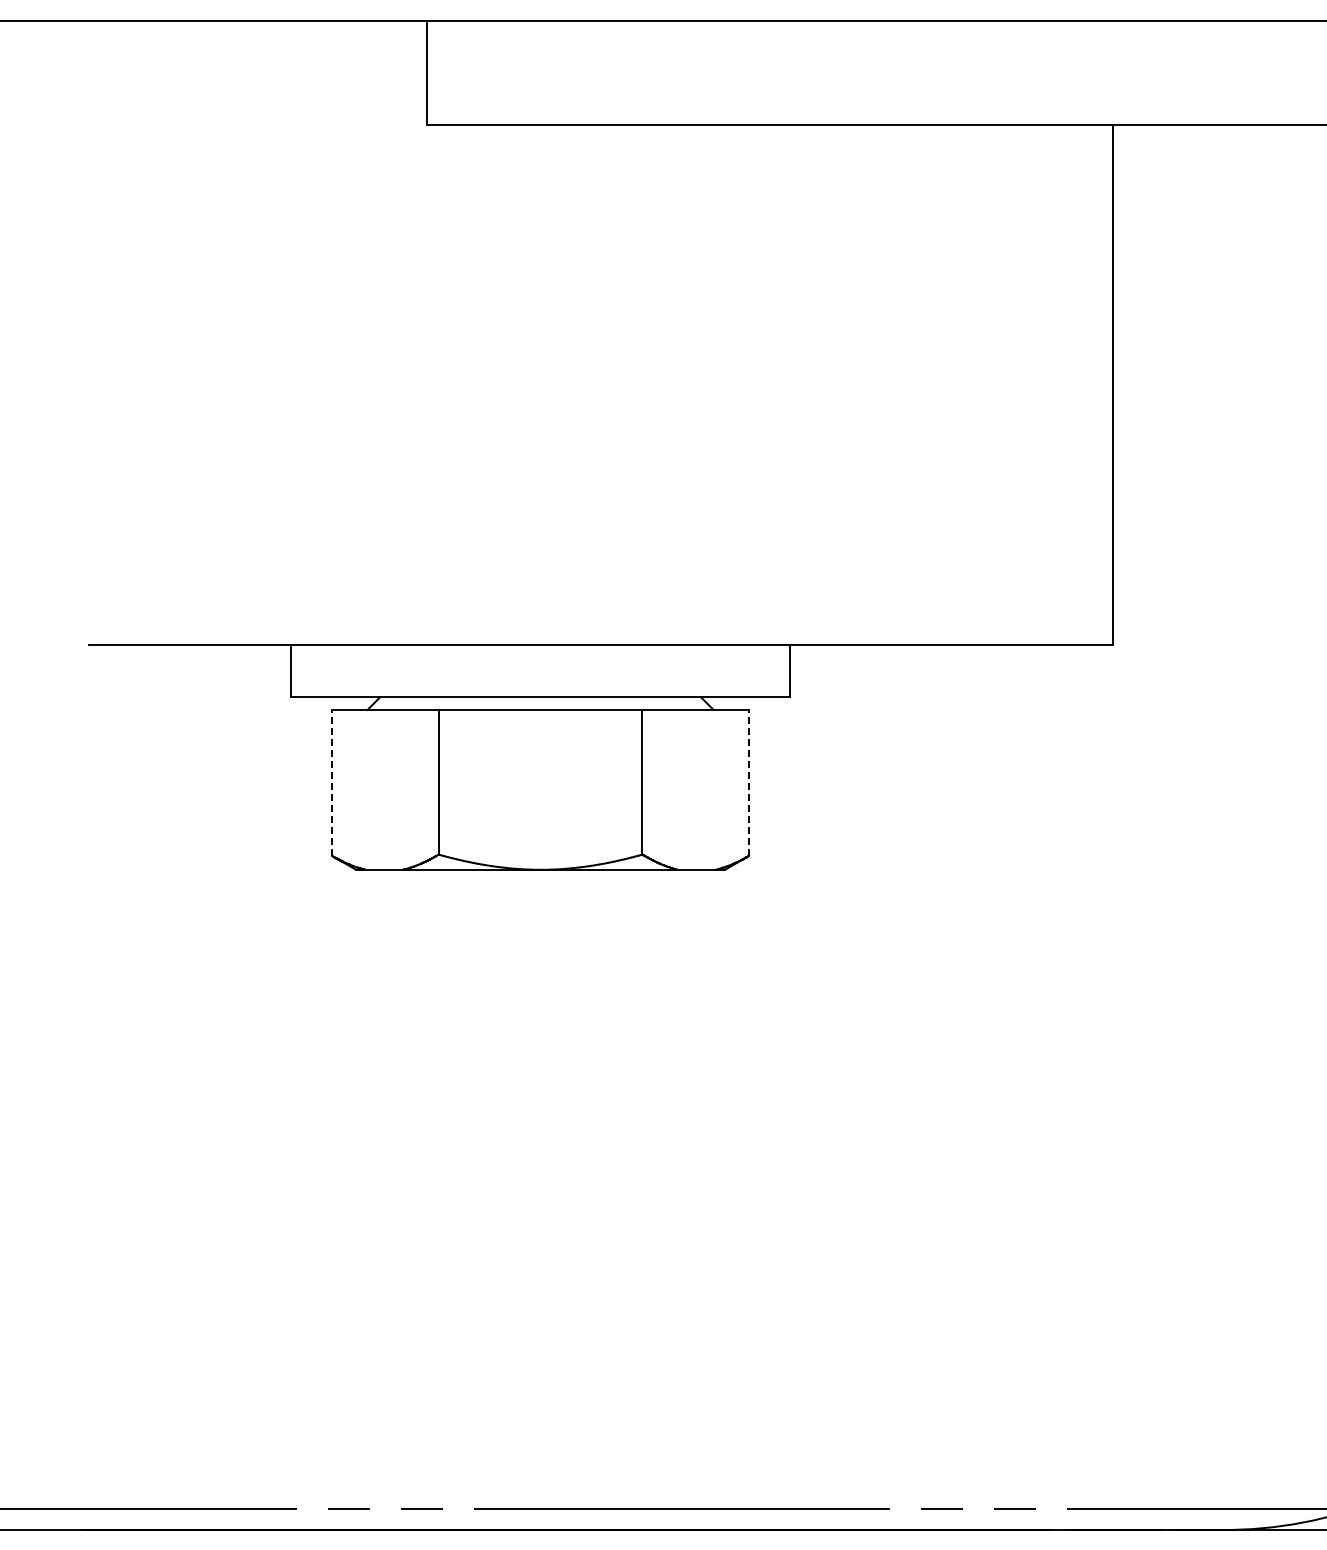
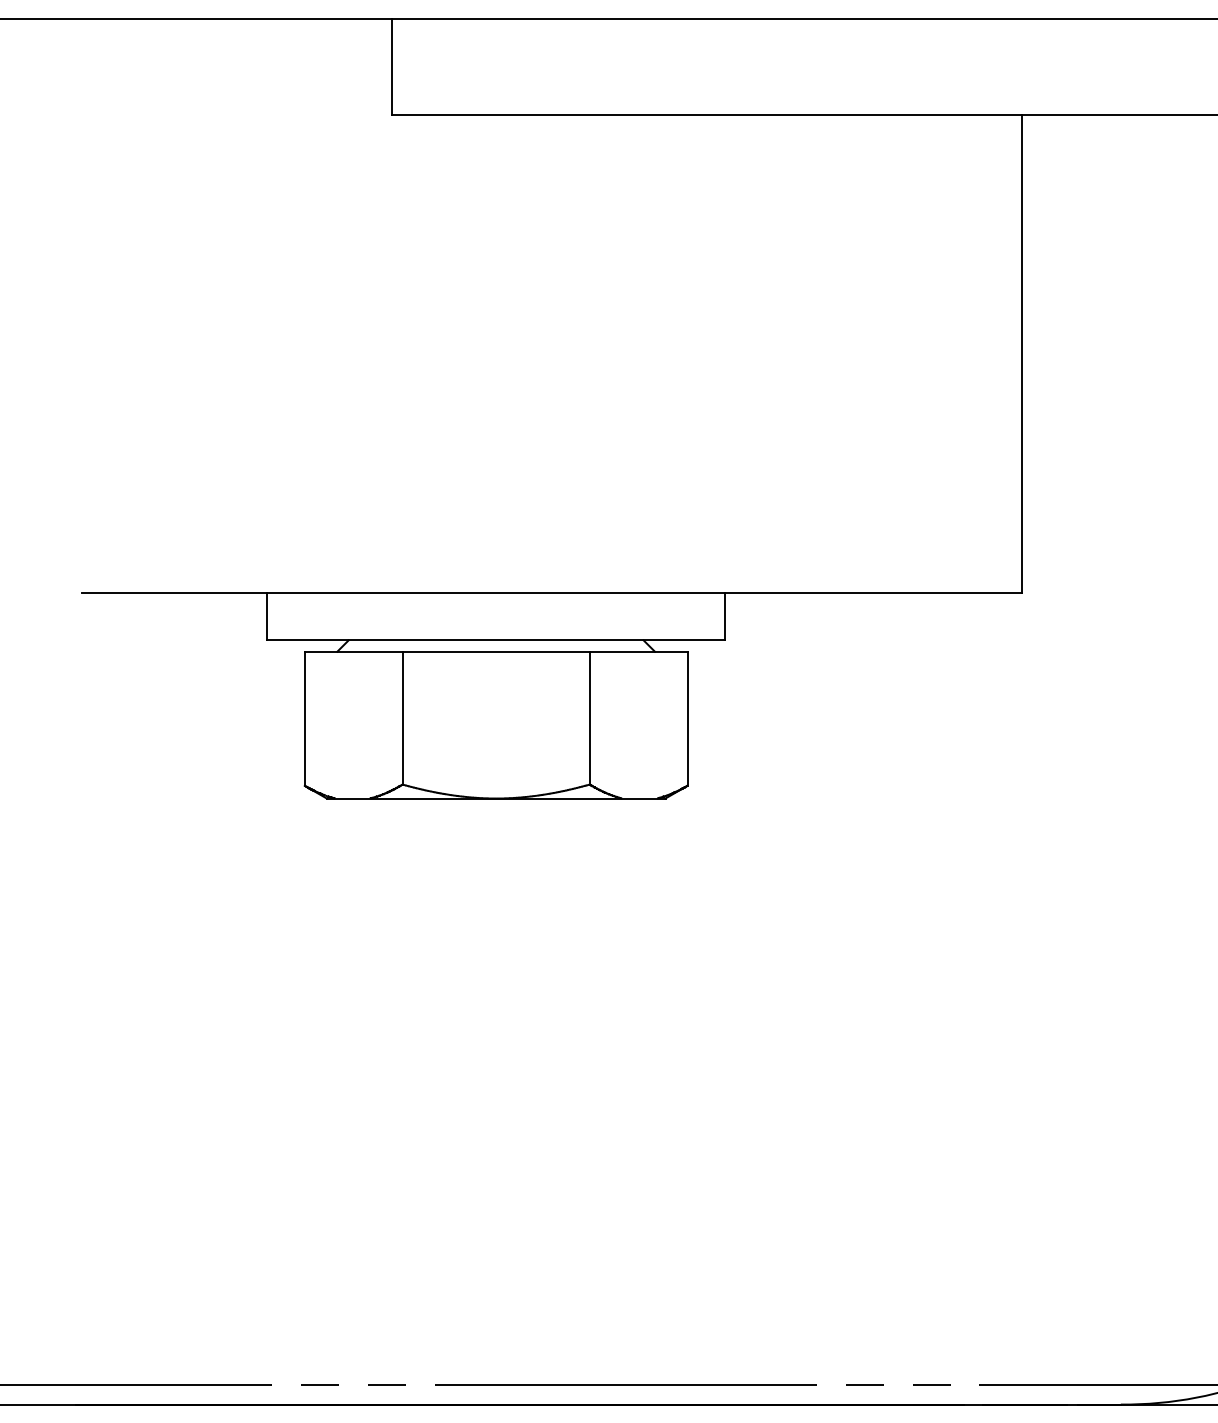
line: (332, 782) -> (305, 718), dashed -> solid
line: (749, 782) -> (687, 718), dashed -> solid

